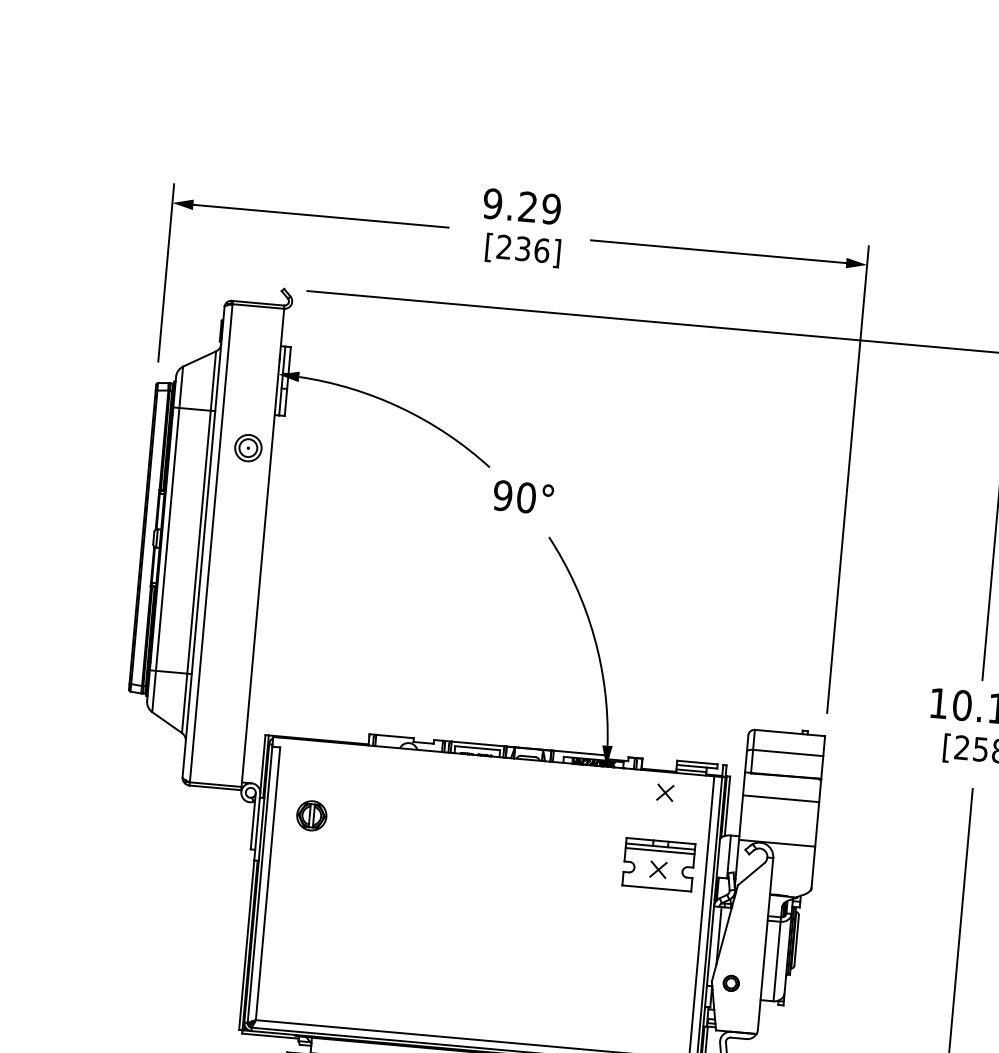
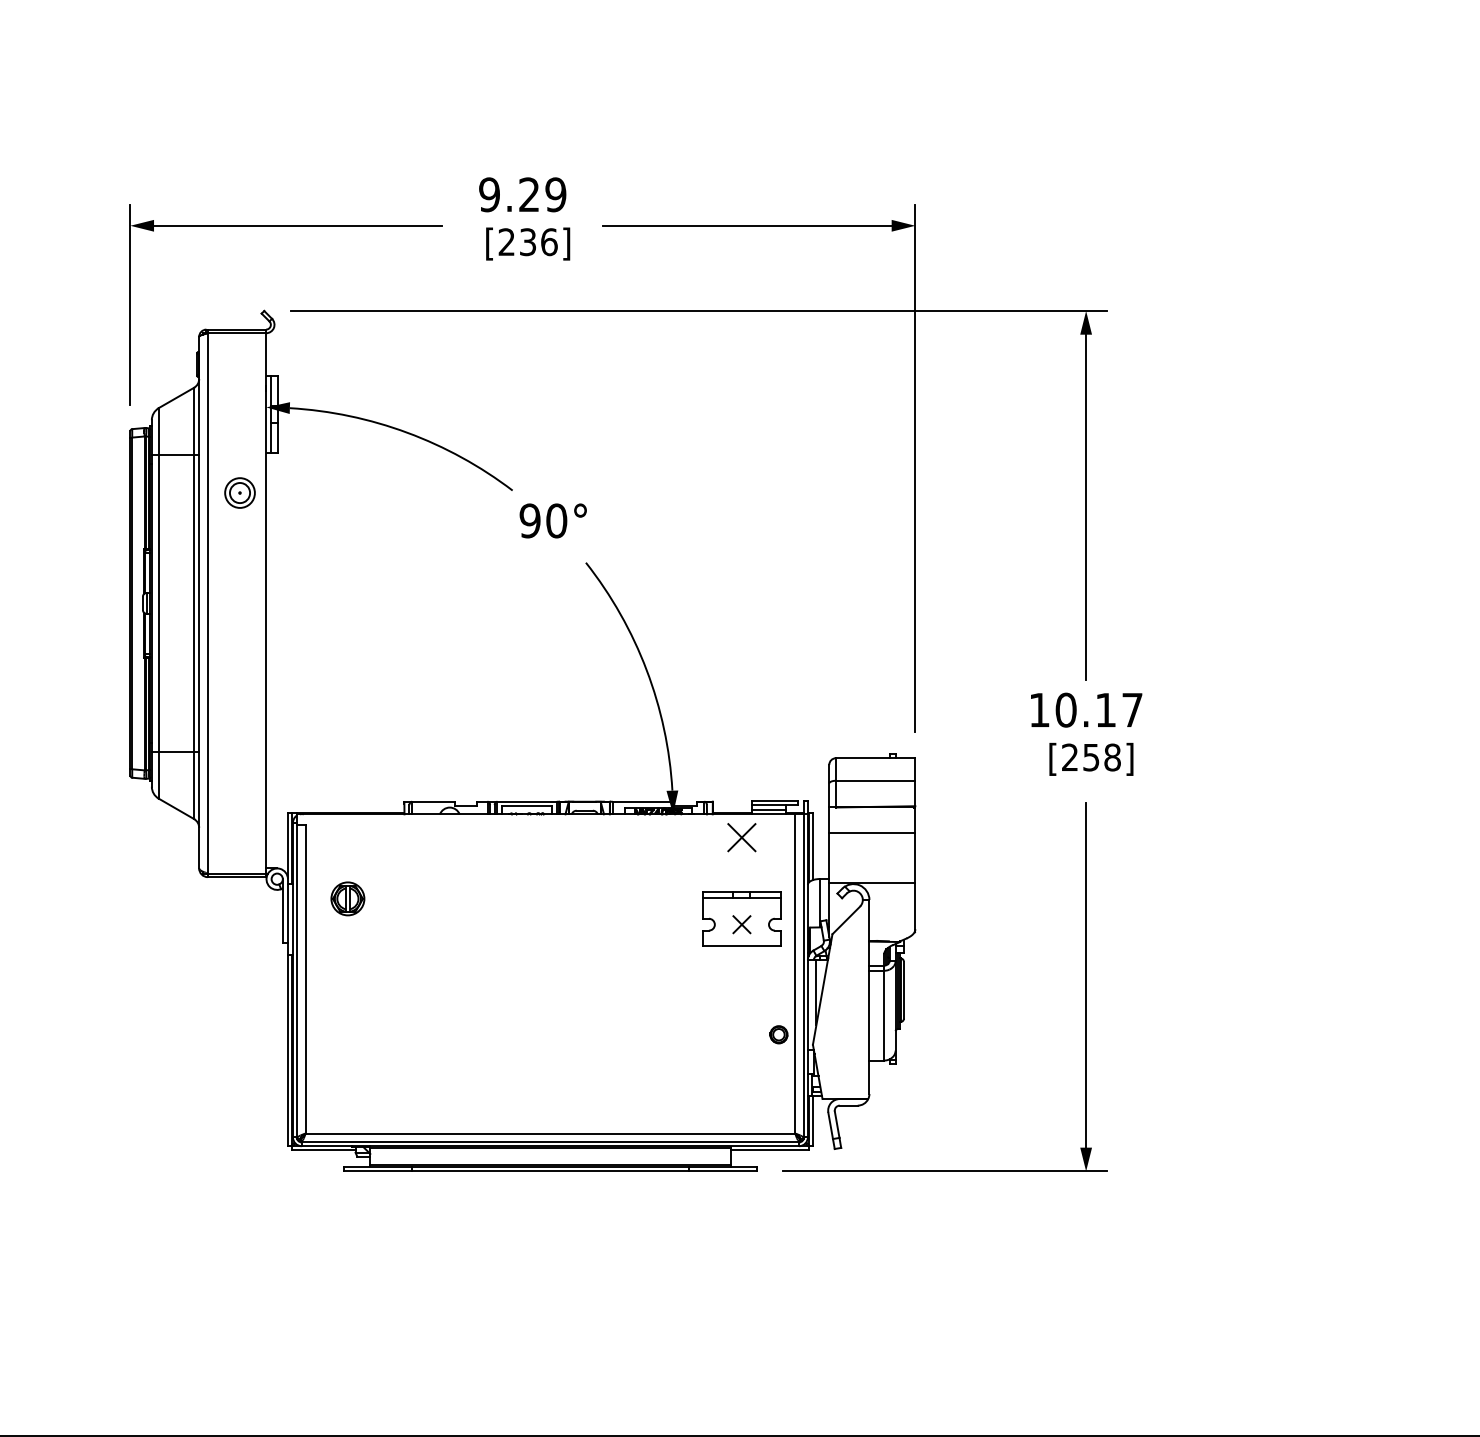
part: (664, 792) -> (741, 837), size x1.6
line: (659, 851) -> (741, 903), removed
part: (730, 983) -> (778, 1034), moved

